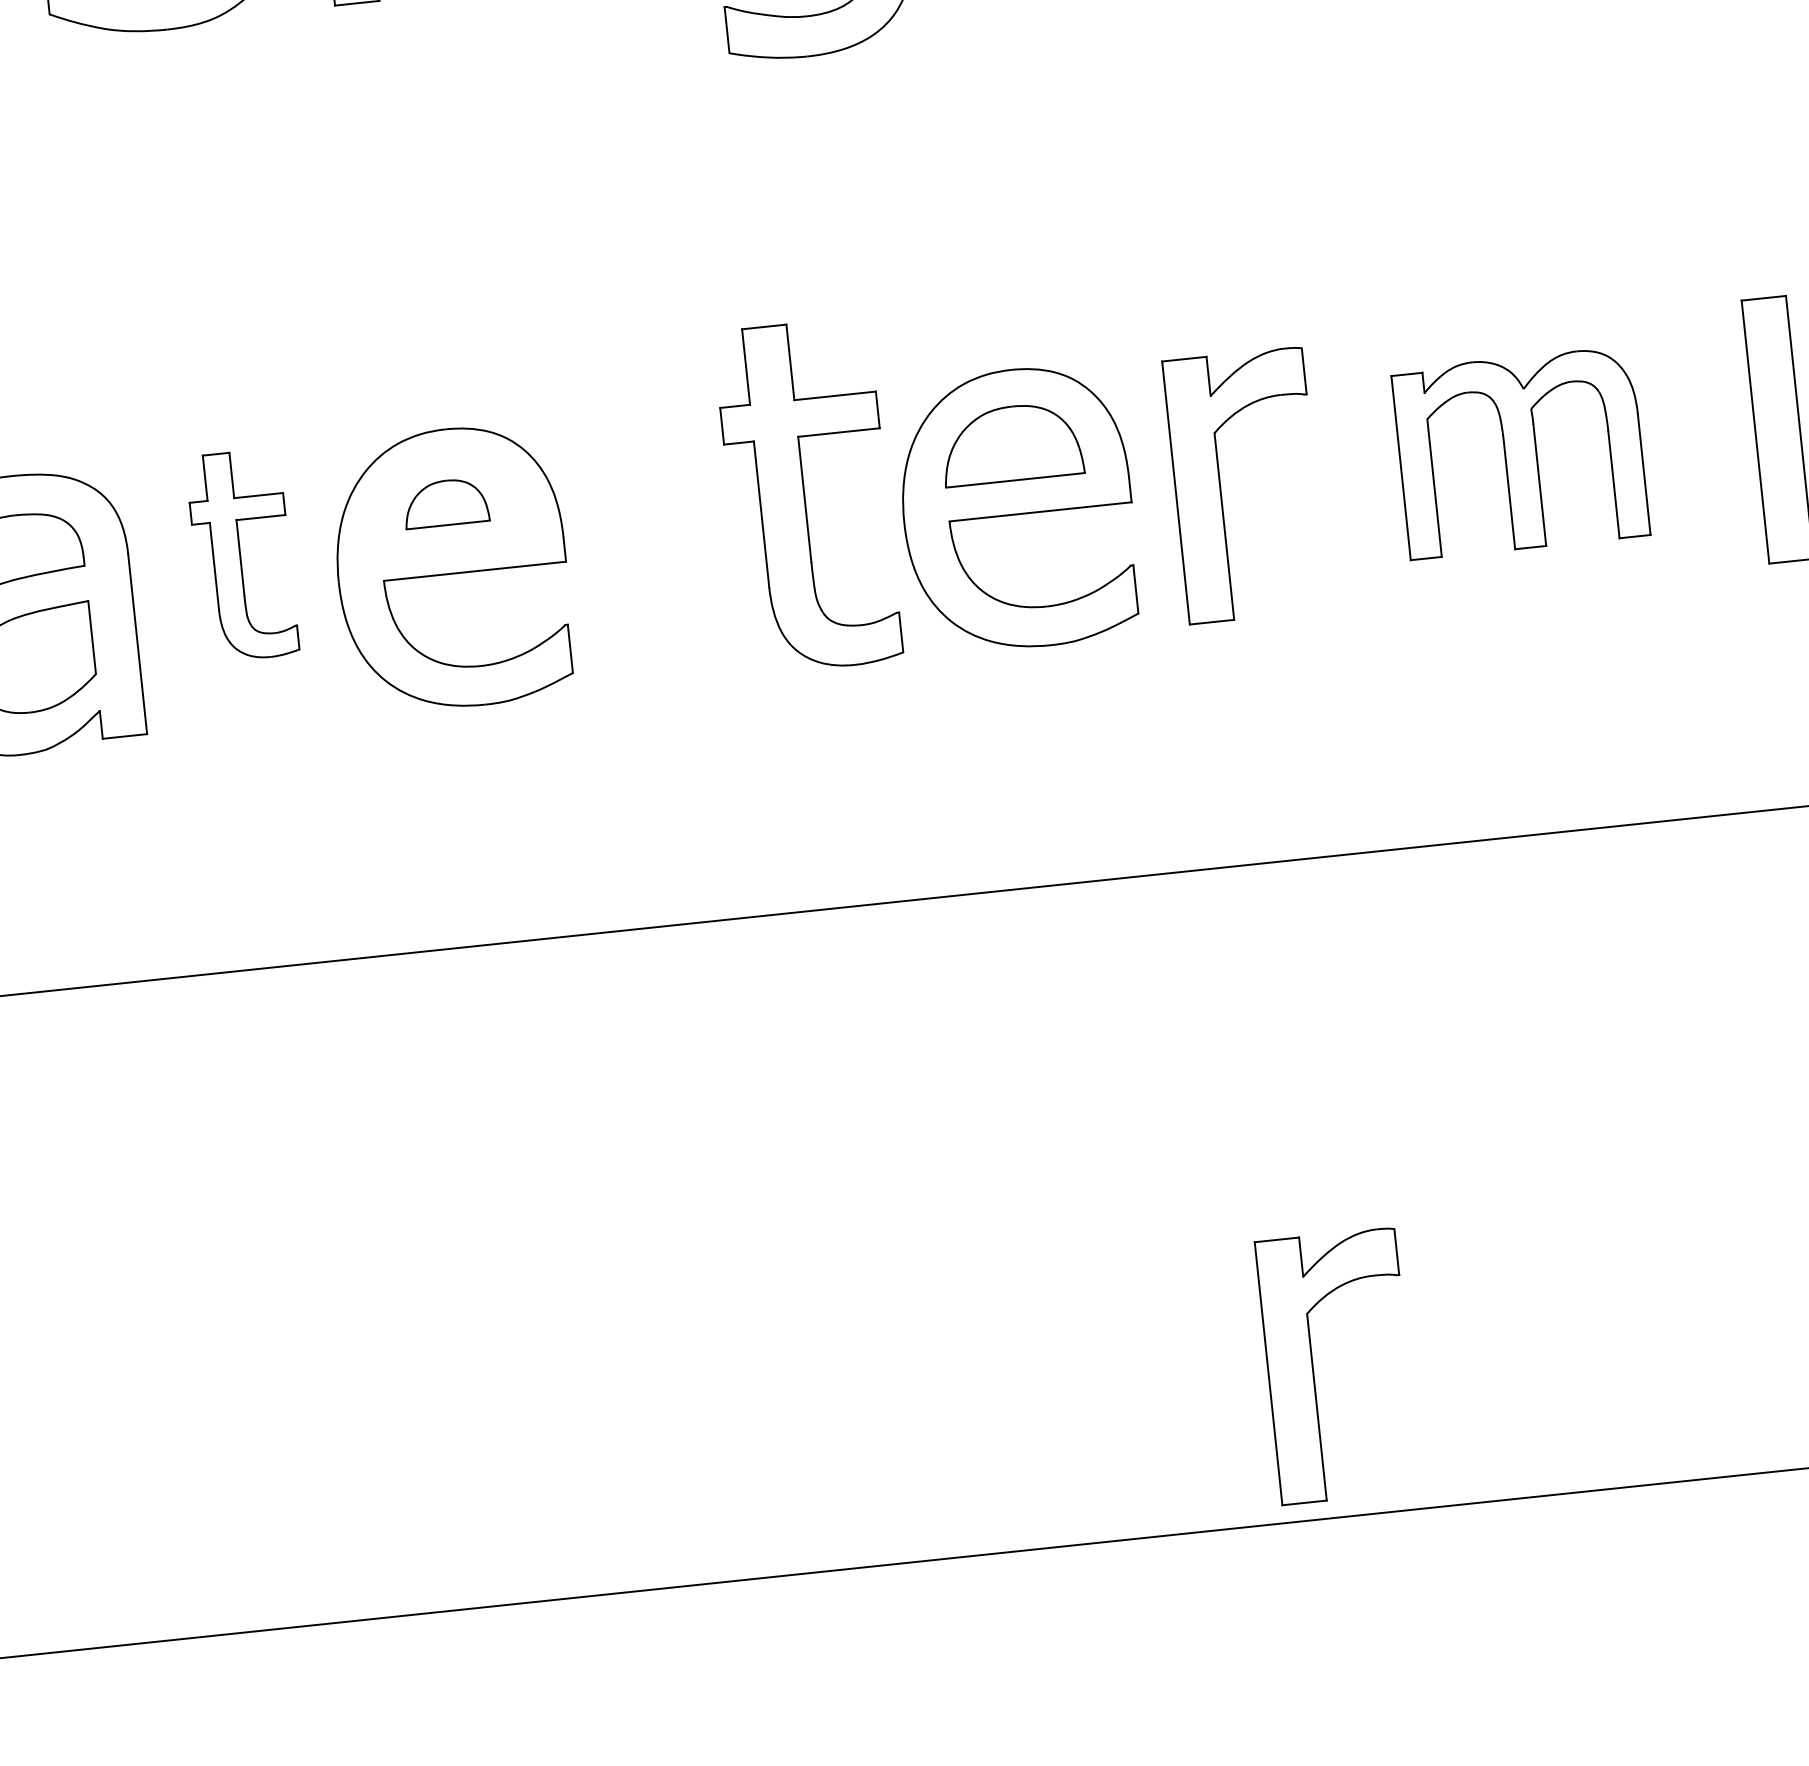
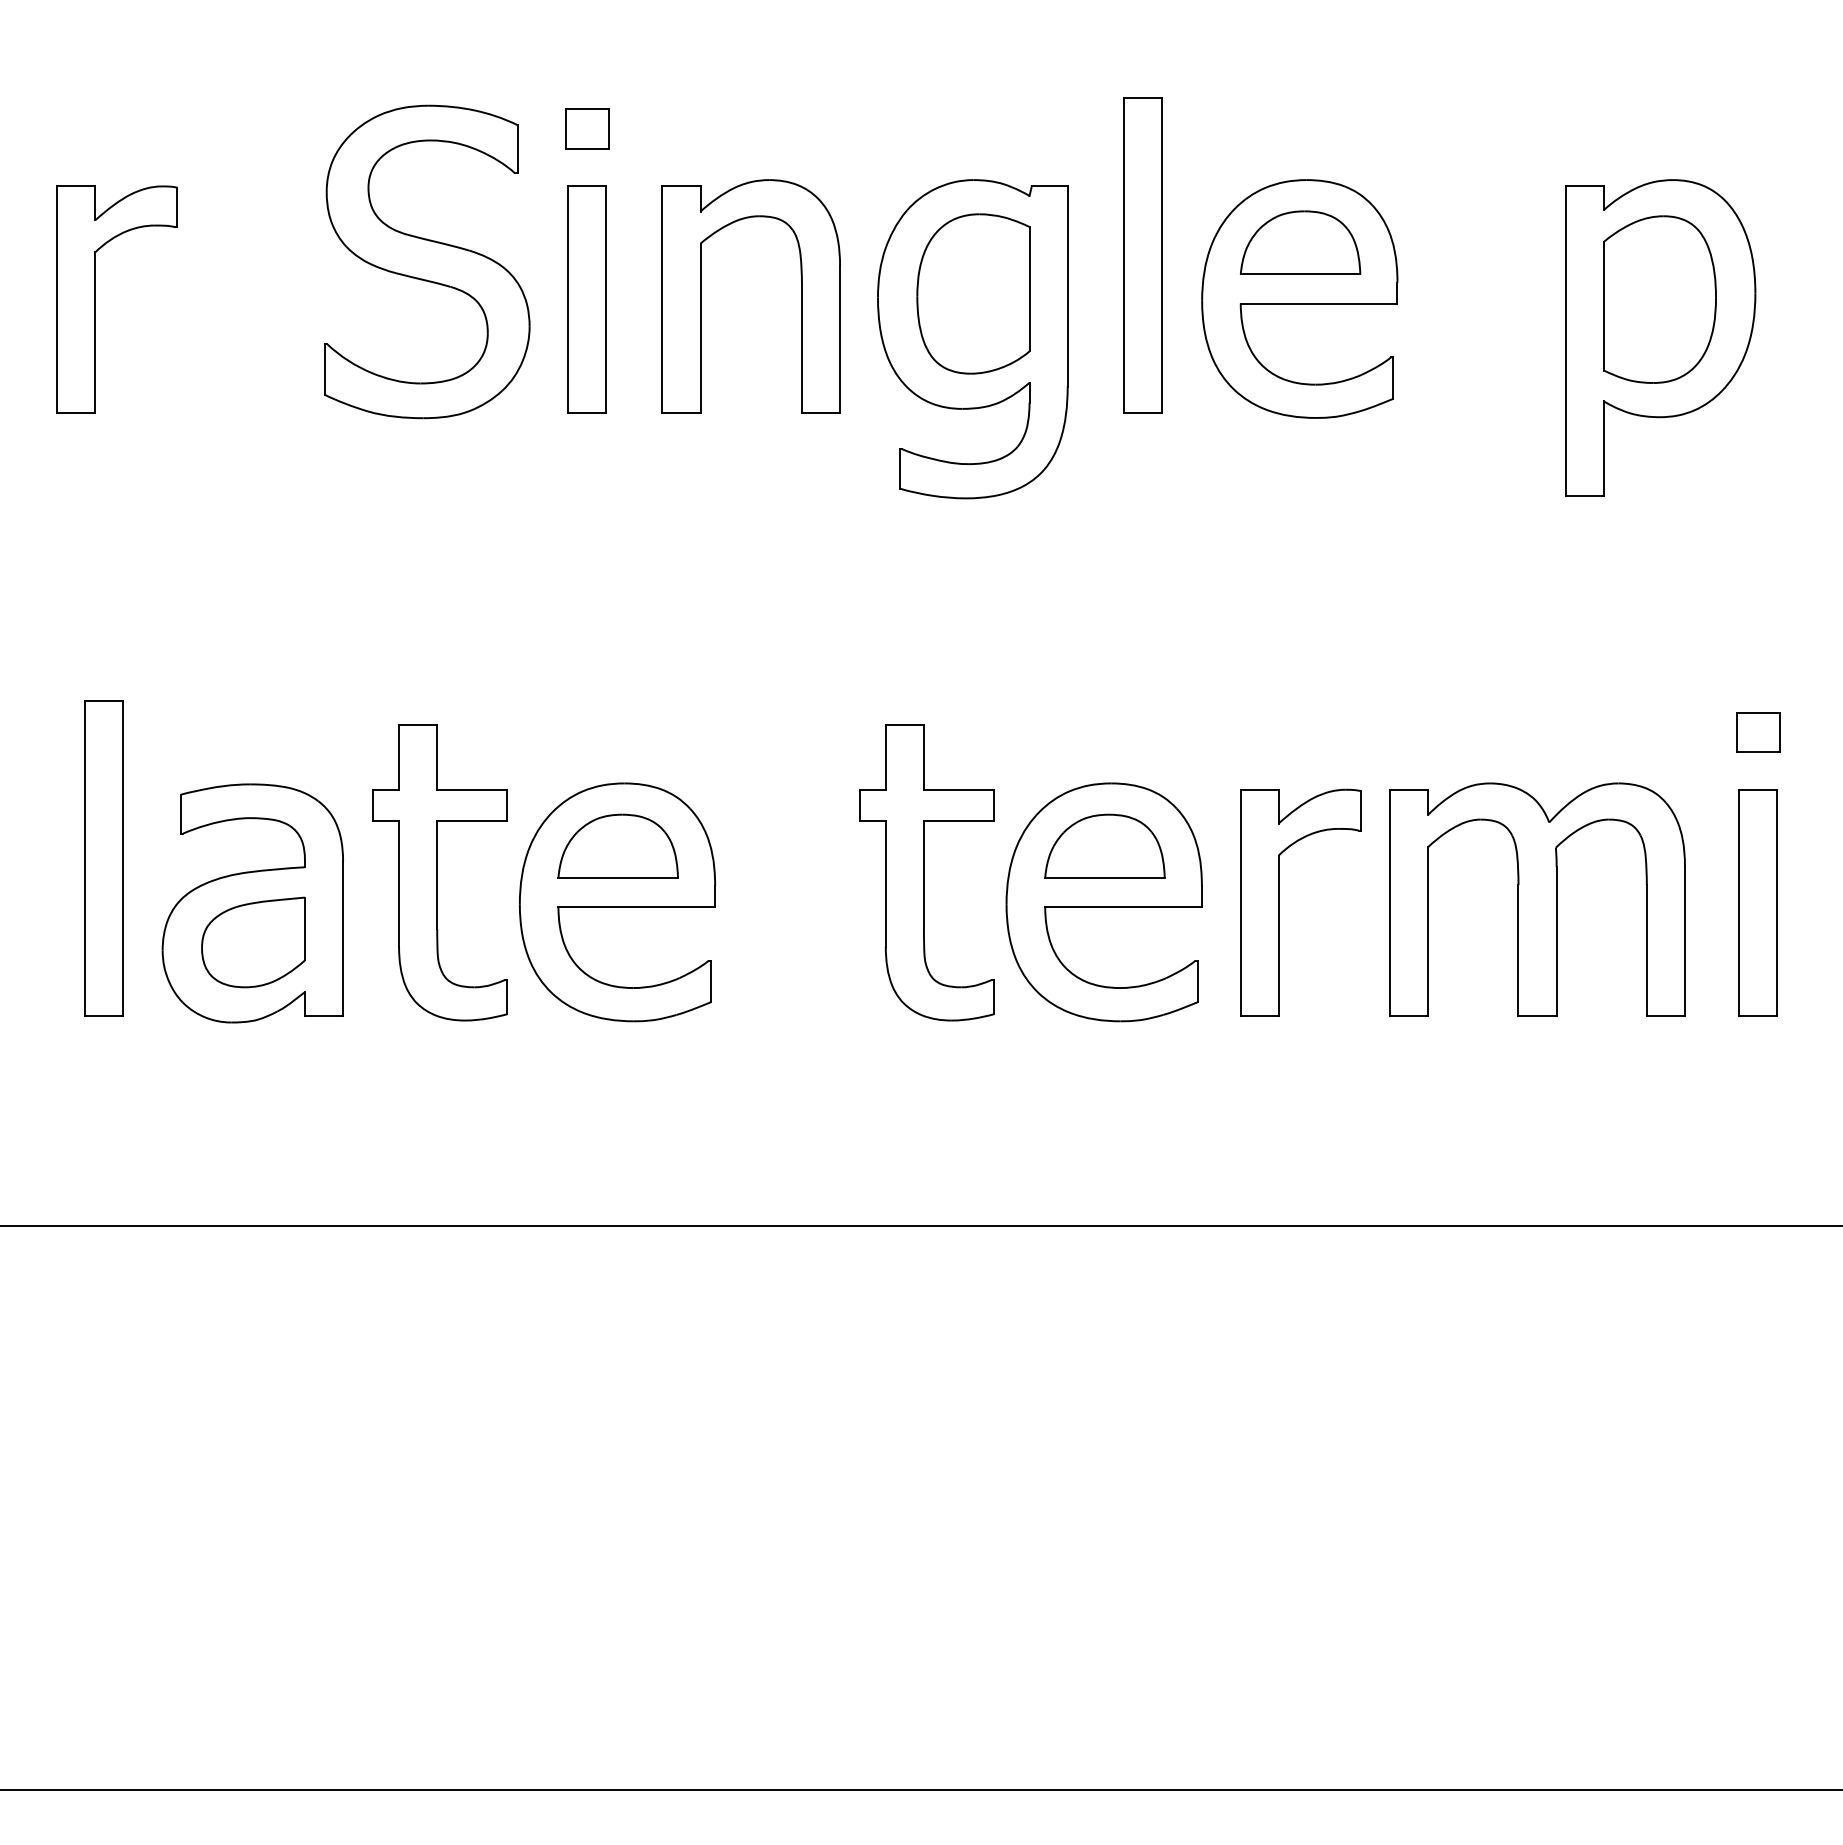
part: (1757, 231) -> (1758, 732), added
part: (1520, 452) -> (1537, 899), size x1.43
part: (445, 502) -> (617, 845), size x1.67
part: (241, 555) -> (439, 872), size x1.67
part: (1313, 1368) -> (1279, 1660), removed

